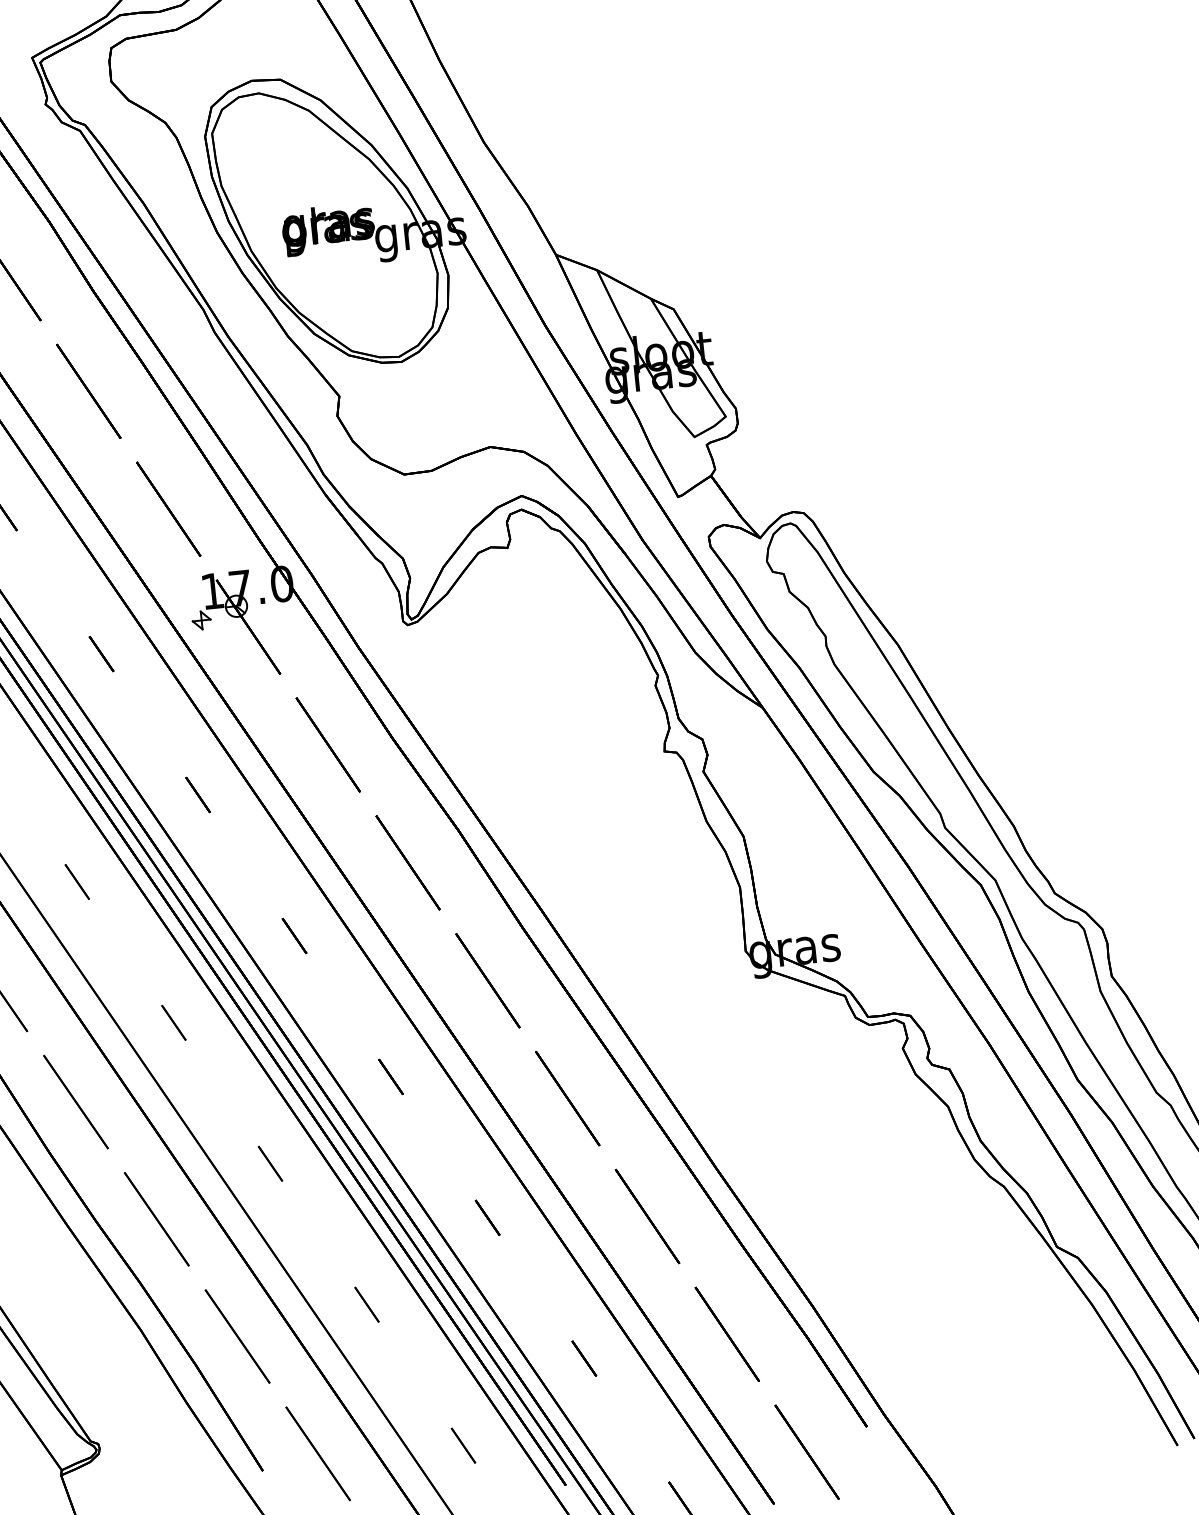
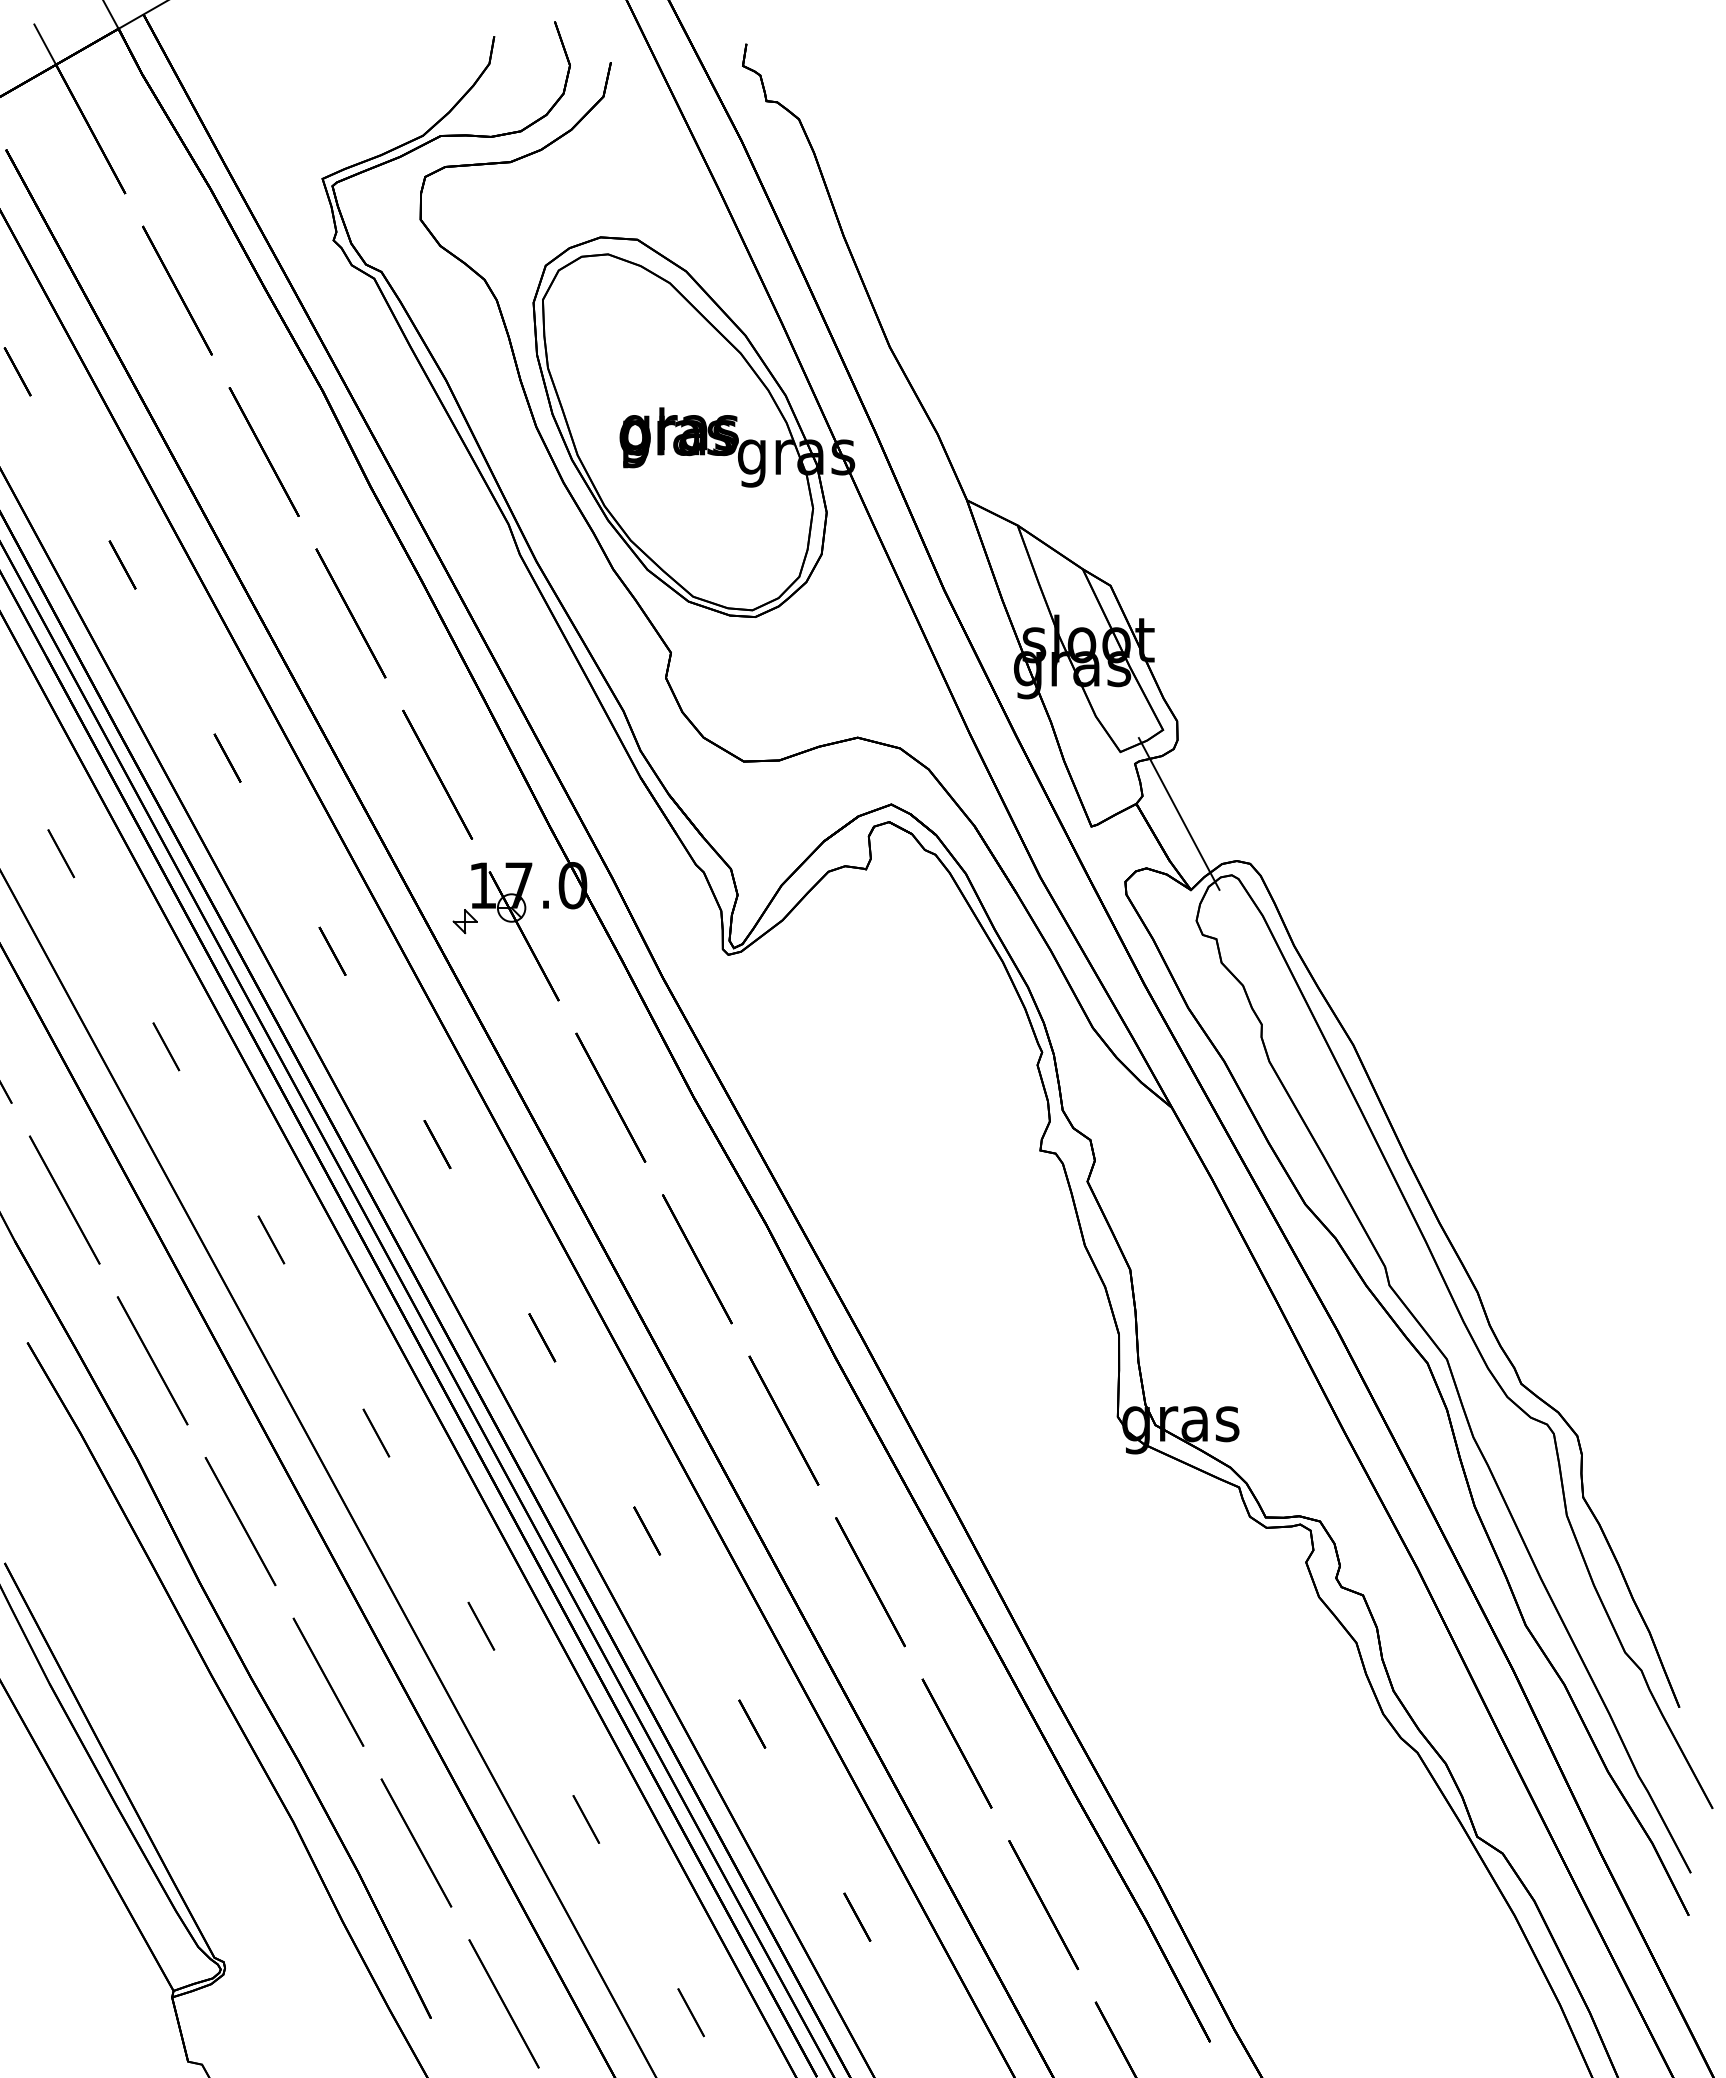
line: (744, 479) -> (1178, 813), added

